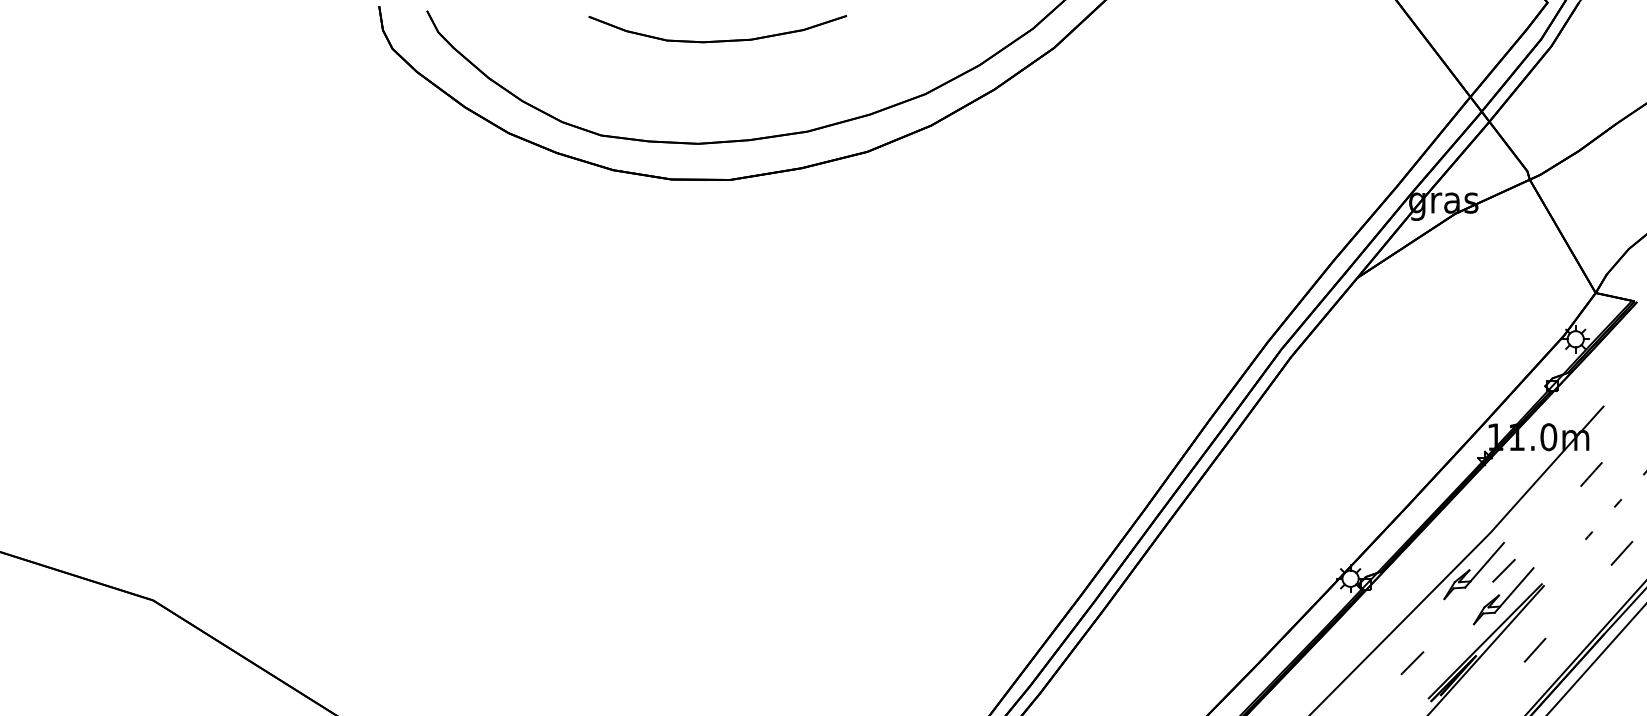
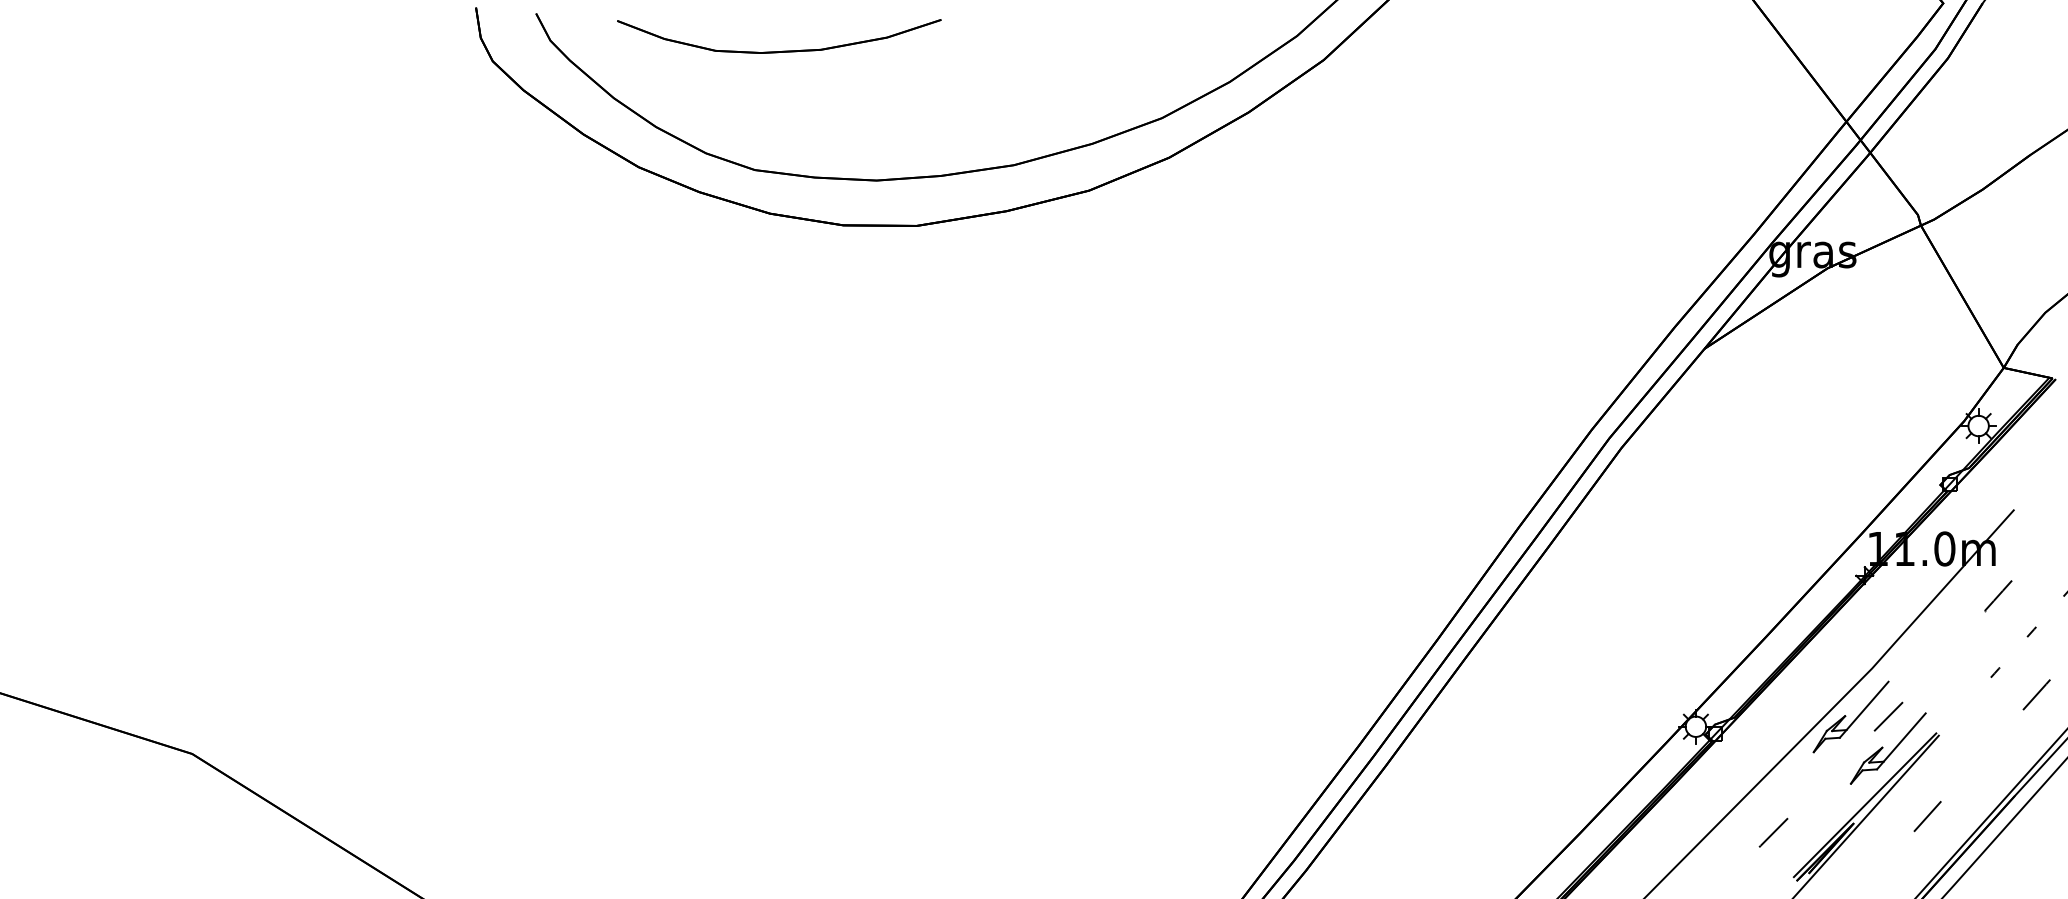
part: (720, 40) -> (782, 50), moved

